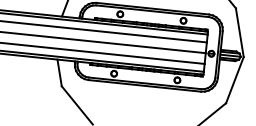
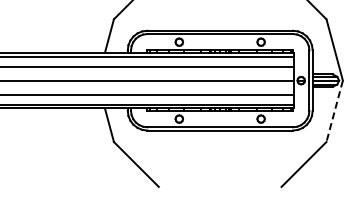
line: (234, 80) -> (334, 111), solid -> dashed

